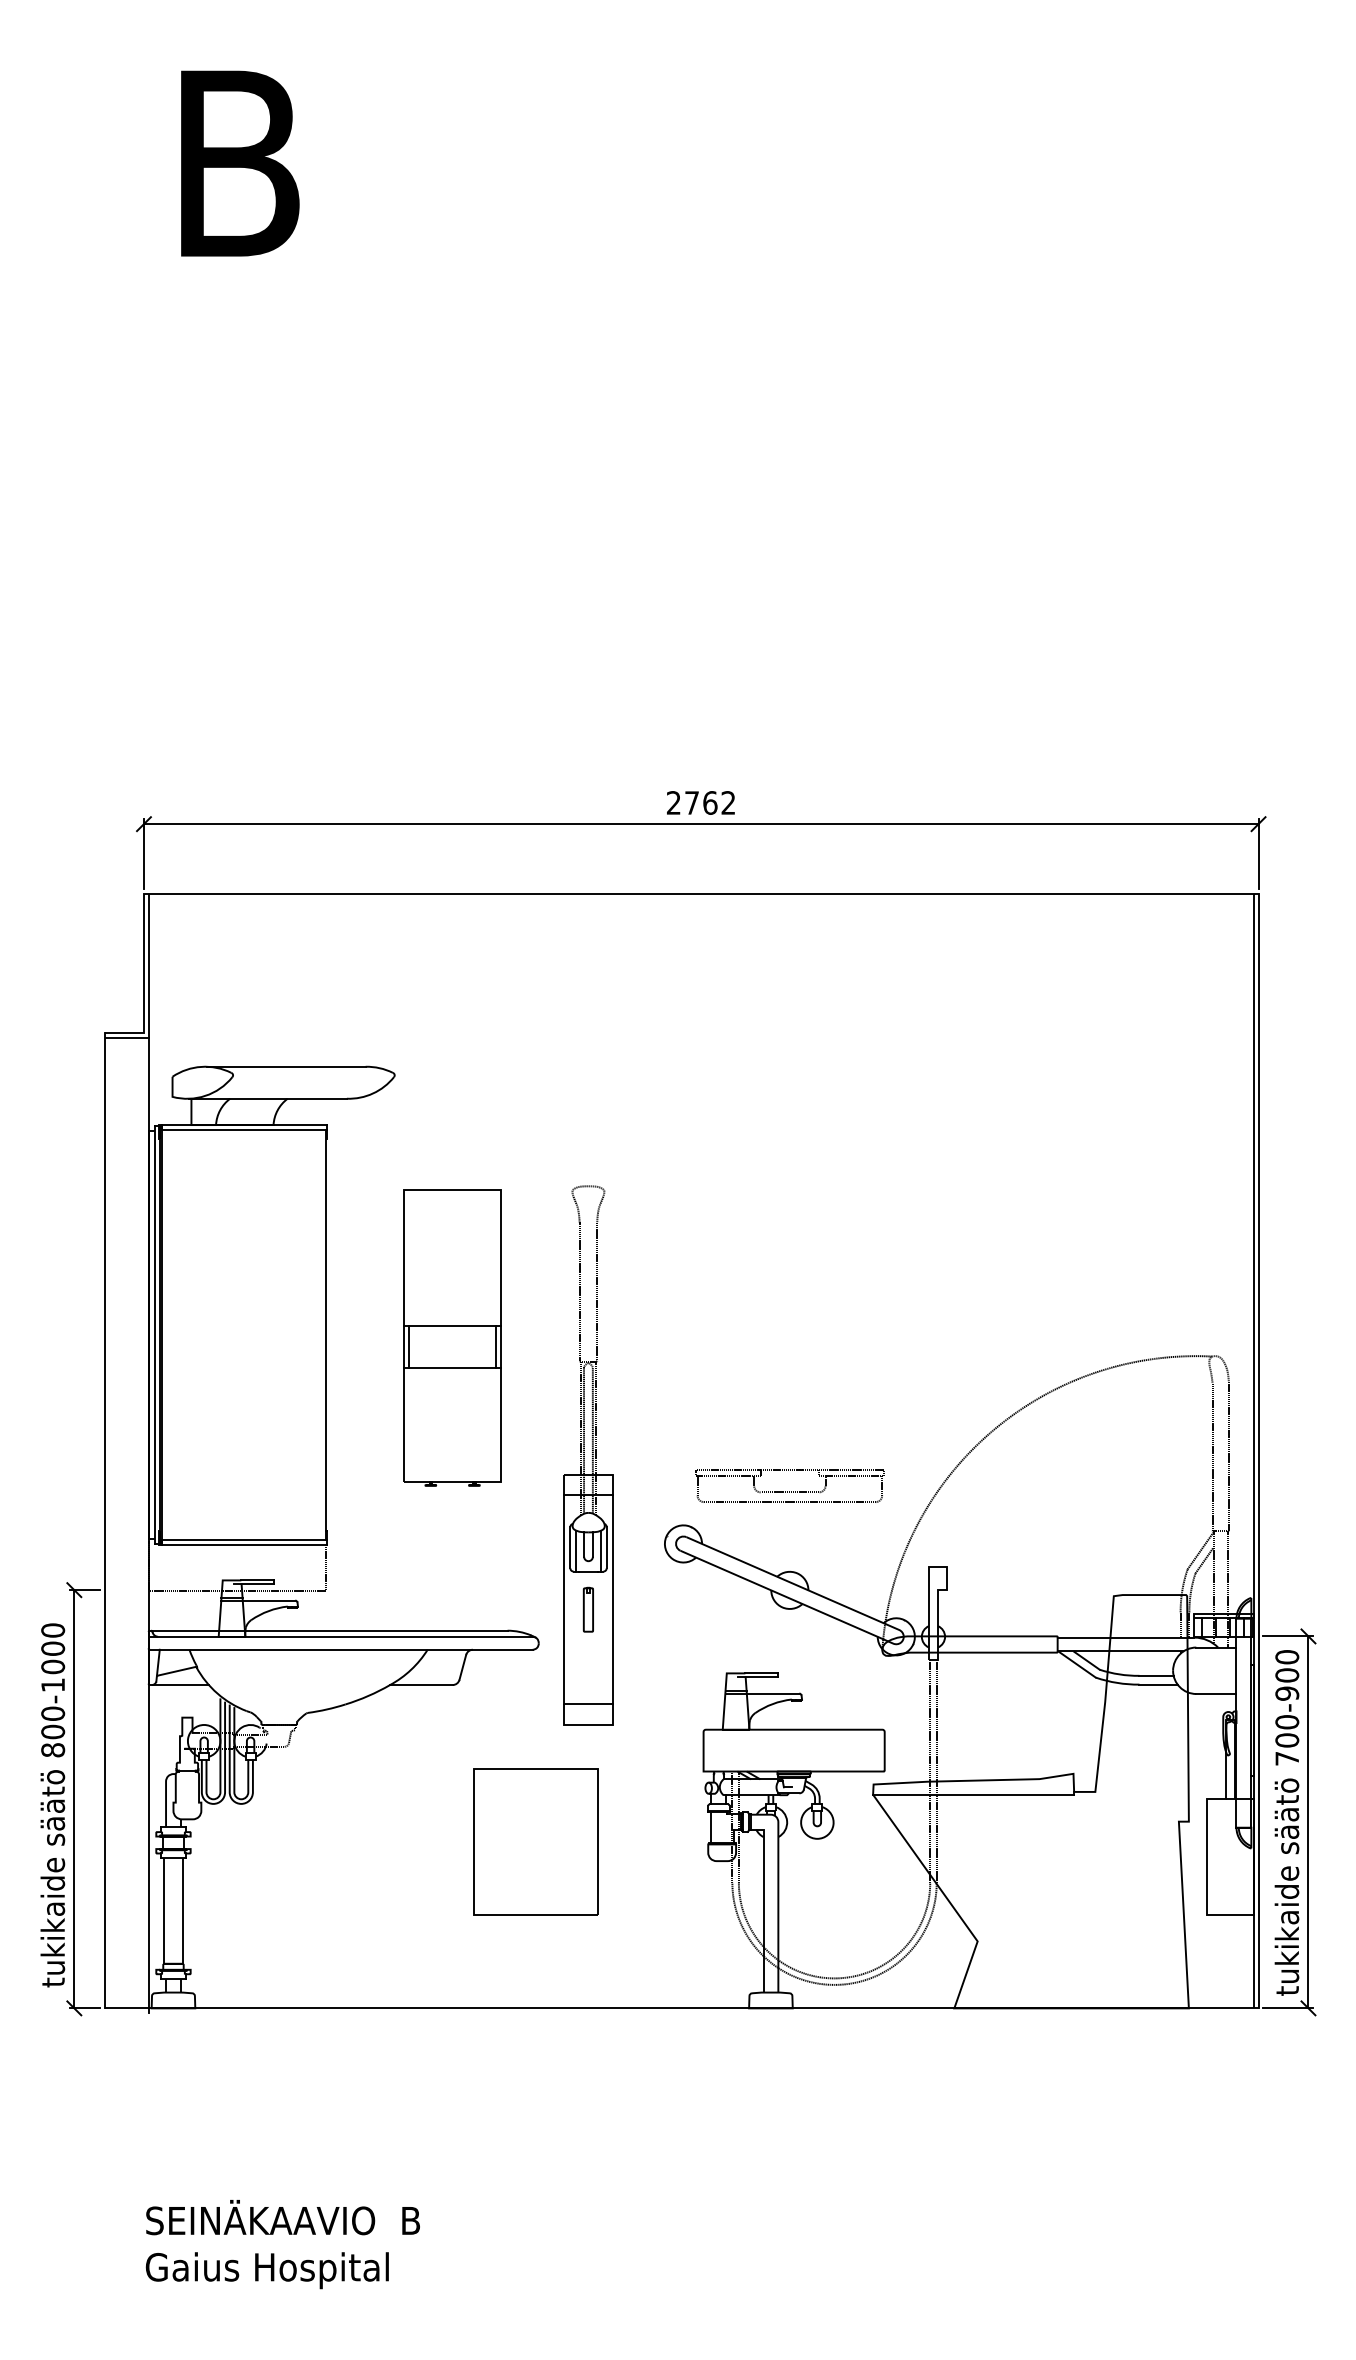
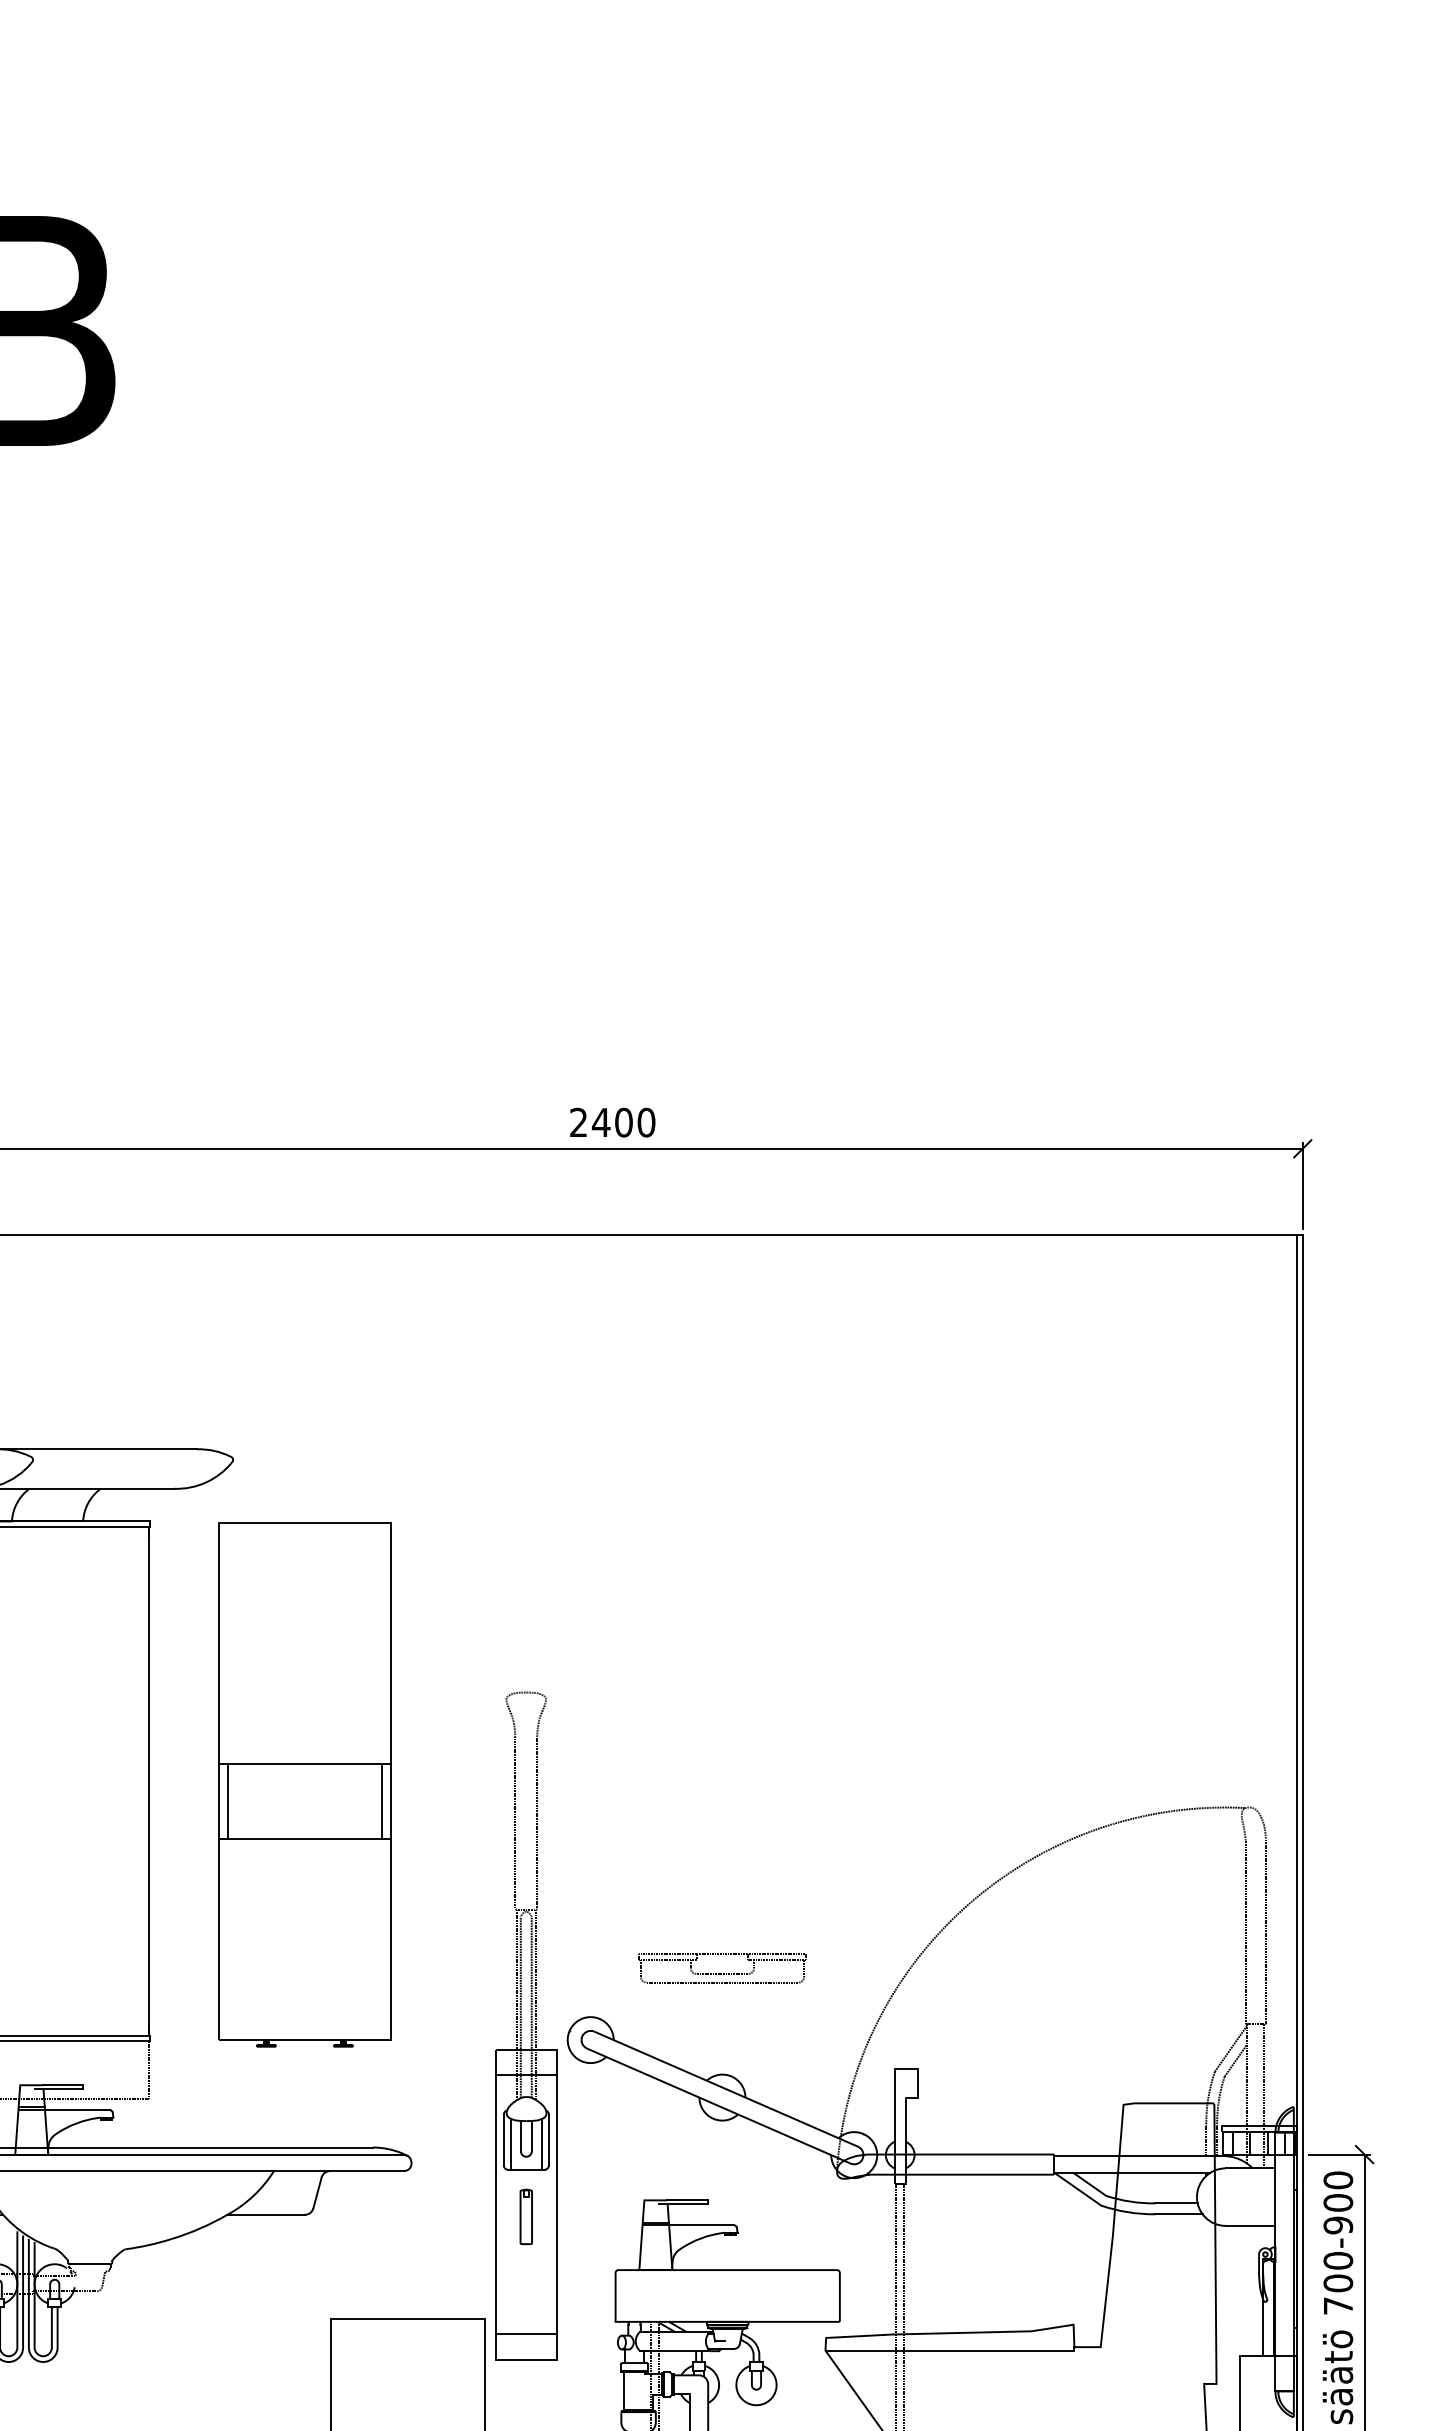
text: (709, 802) -> (622, 1122), 2762 -> 2400
part: (452, 1337) -> (304, 1784), size x1.43
part: (588, 1455) -> (526, 2025), moved
part: (789, 1485) -> (721, 1967), size x0.71

